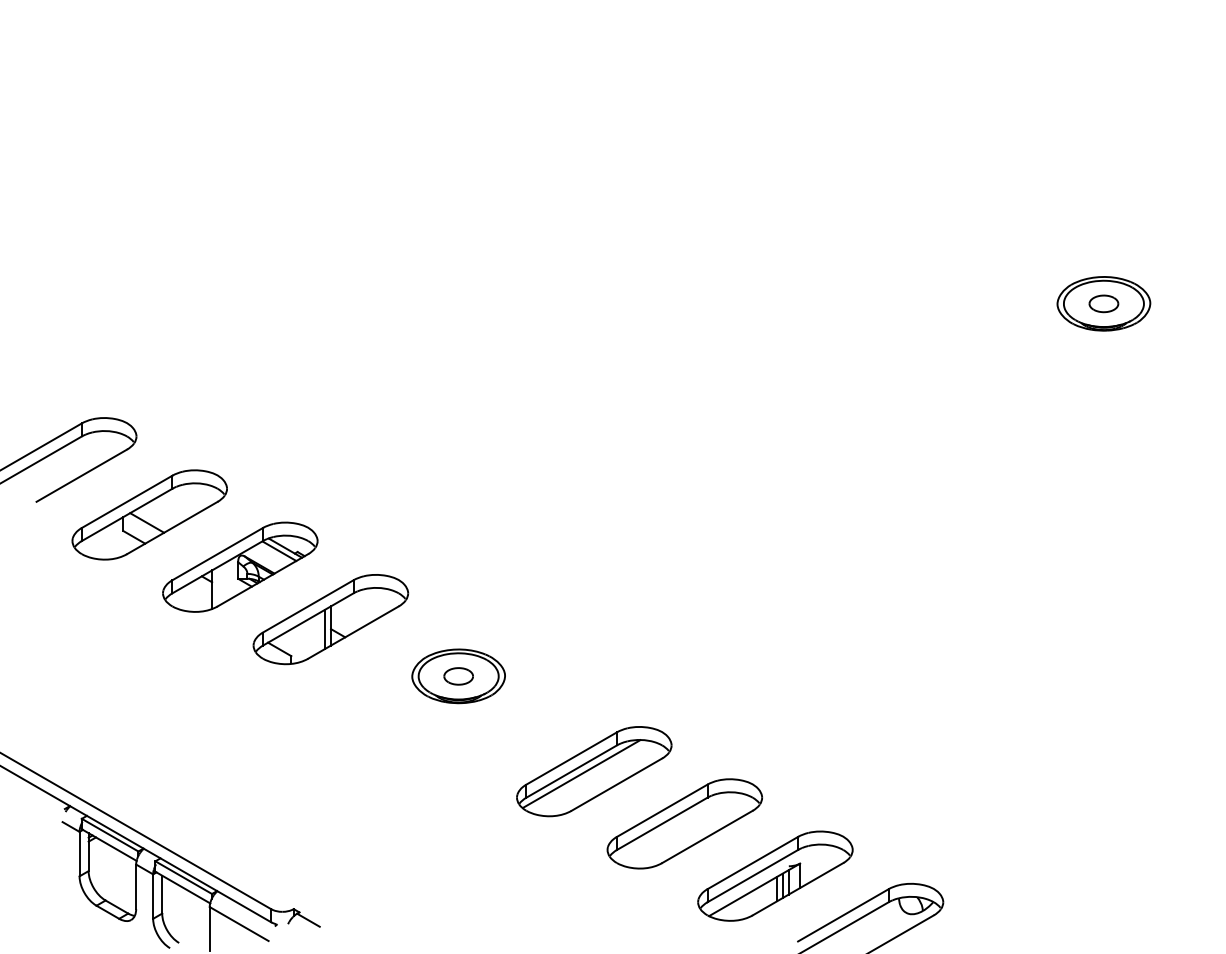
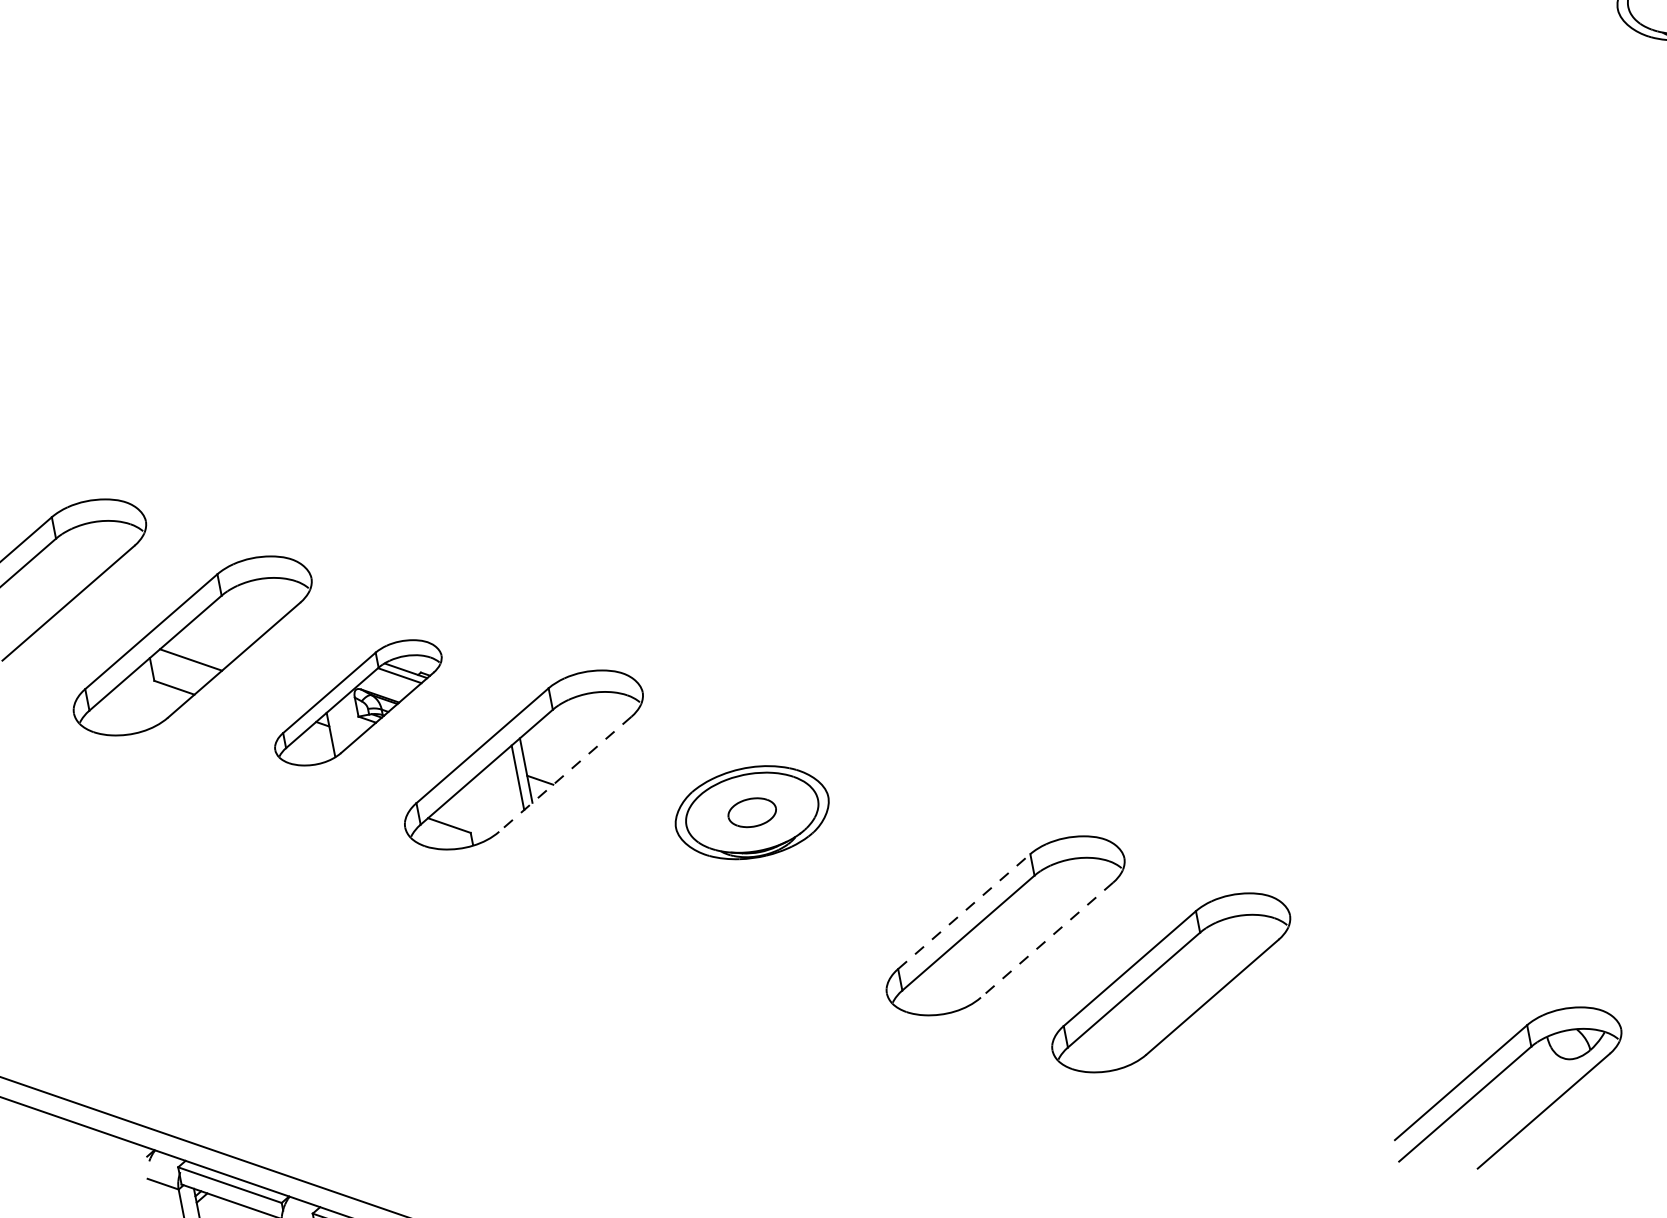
part: (240, 566) -> (358, 701), size x0.7
line: (353, 632) -> (565, 774), solid -> dashed
line: (572, 758) -> (965, 911), solid -> dashed
line: (581, 773) -> (985, 933), removed
line: (616, 784) -> (1046, 940), solid -> dashed
part: (775, 875) -> (1336, 1038), removed

